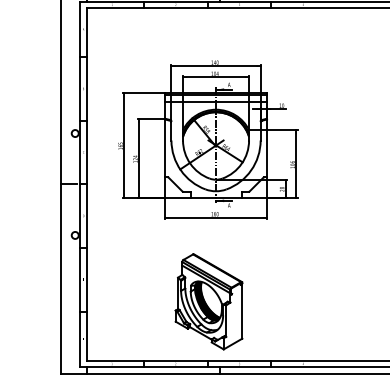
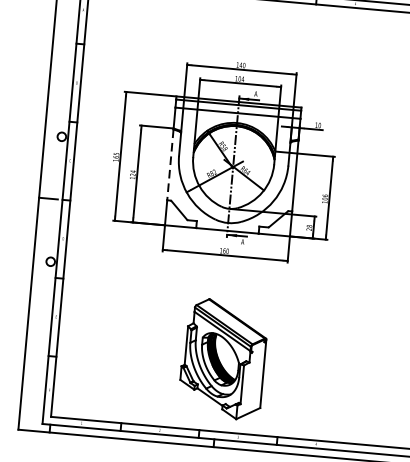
line: (165, 148) -> (170, 165), solid -> dashed
part: (208, 301) -> (222, 358), moved

